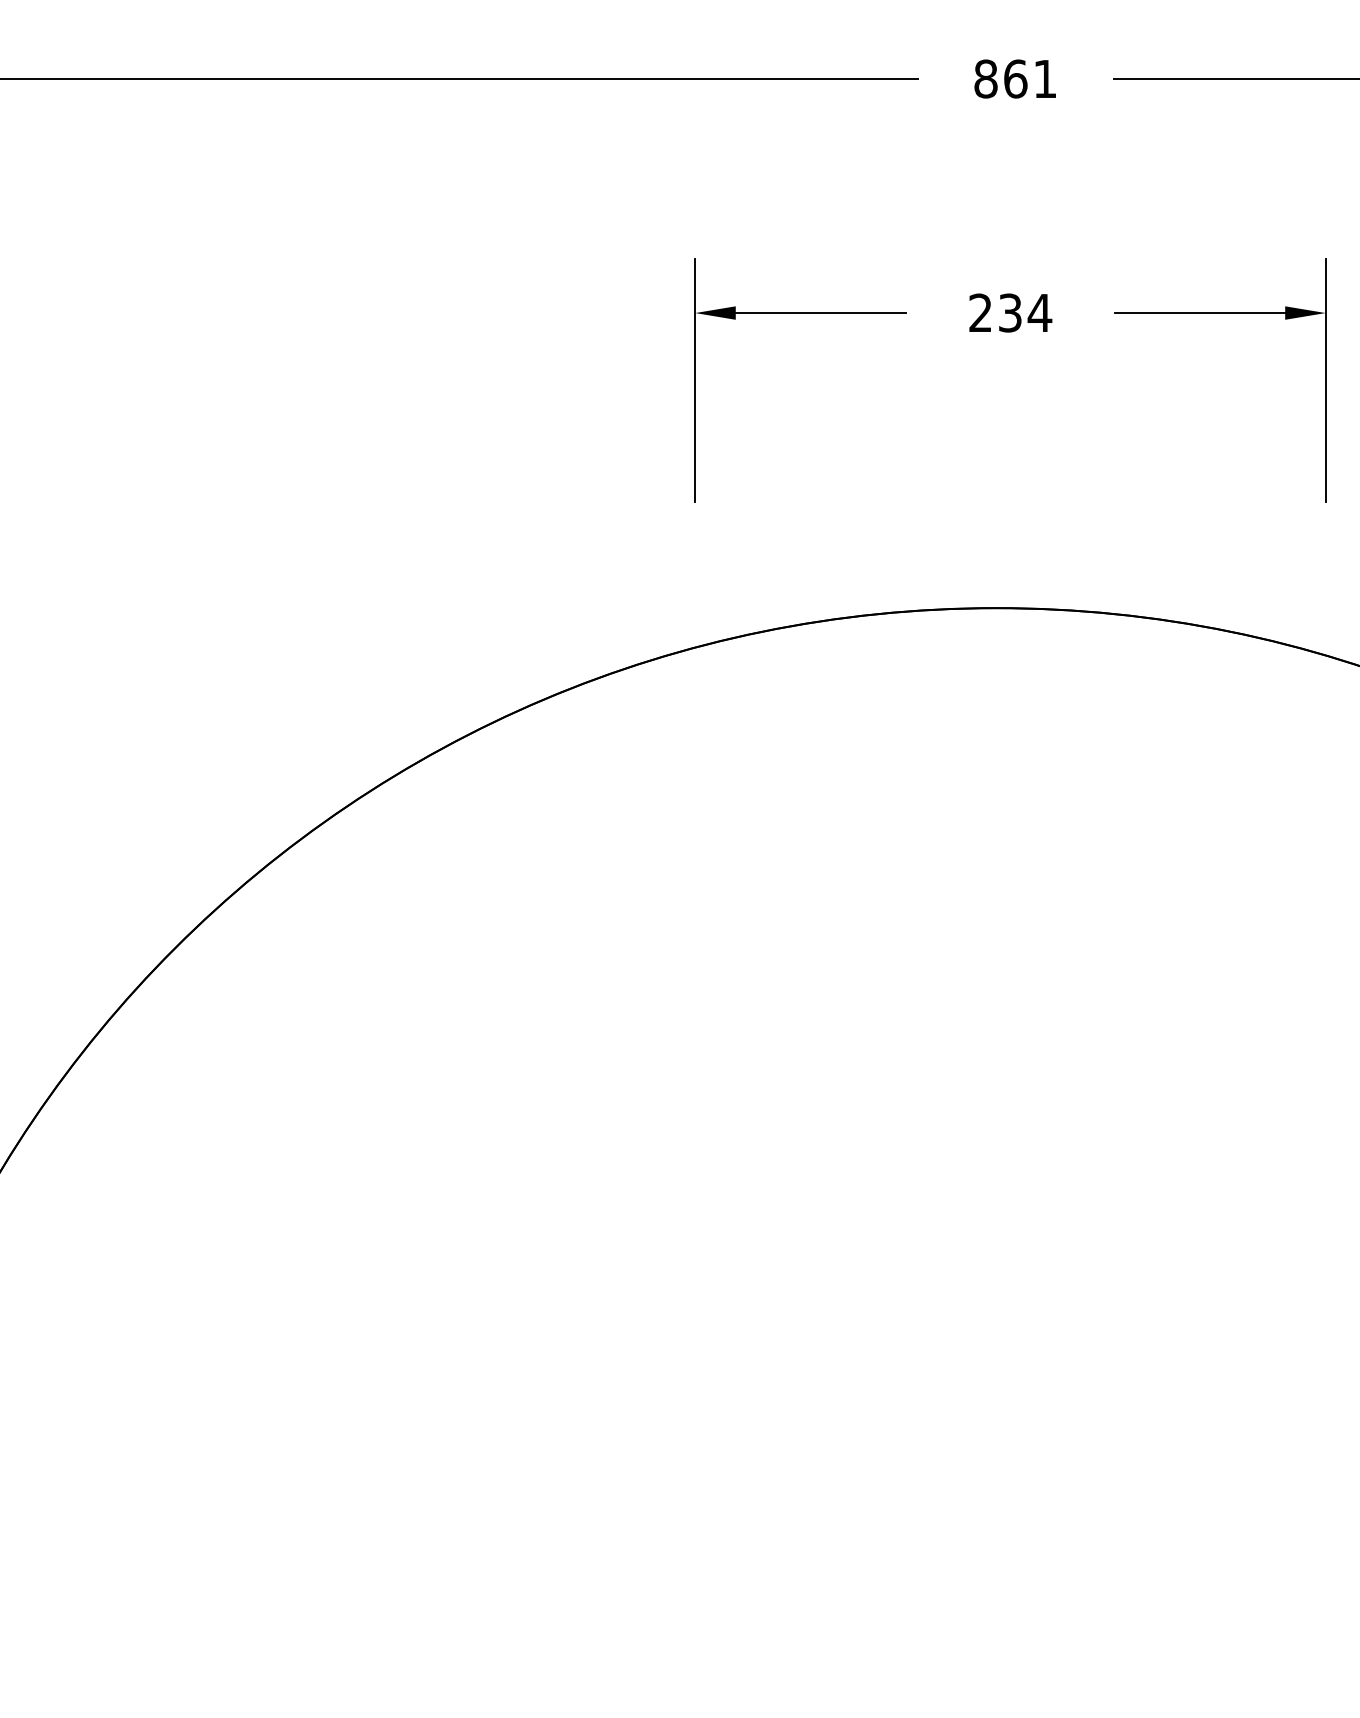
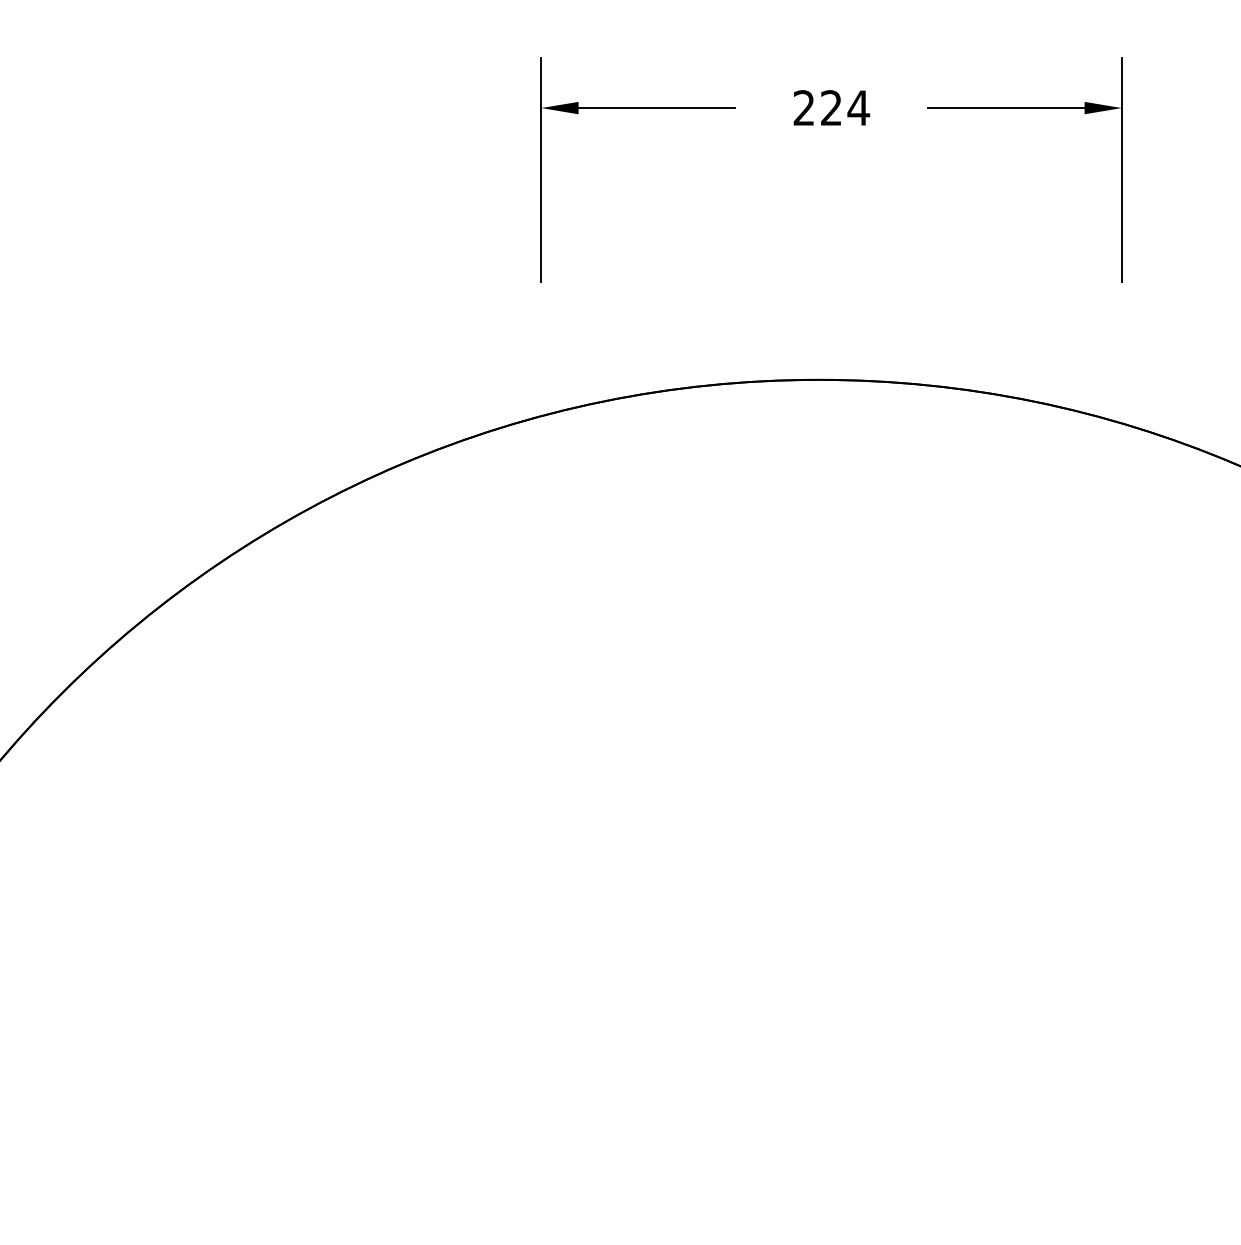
text: (1010, 312) -> (831, 107), 234 -> 224

